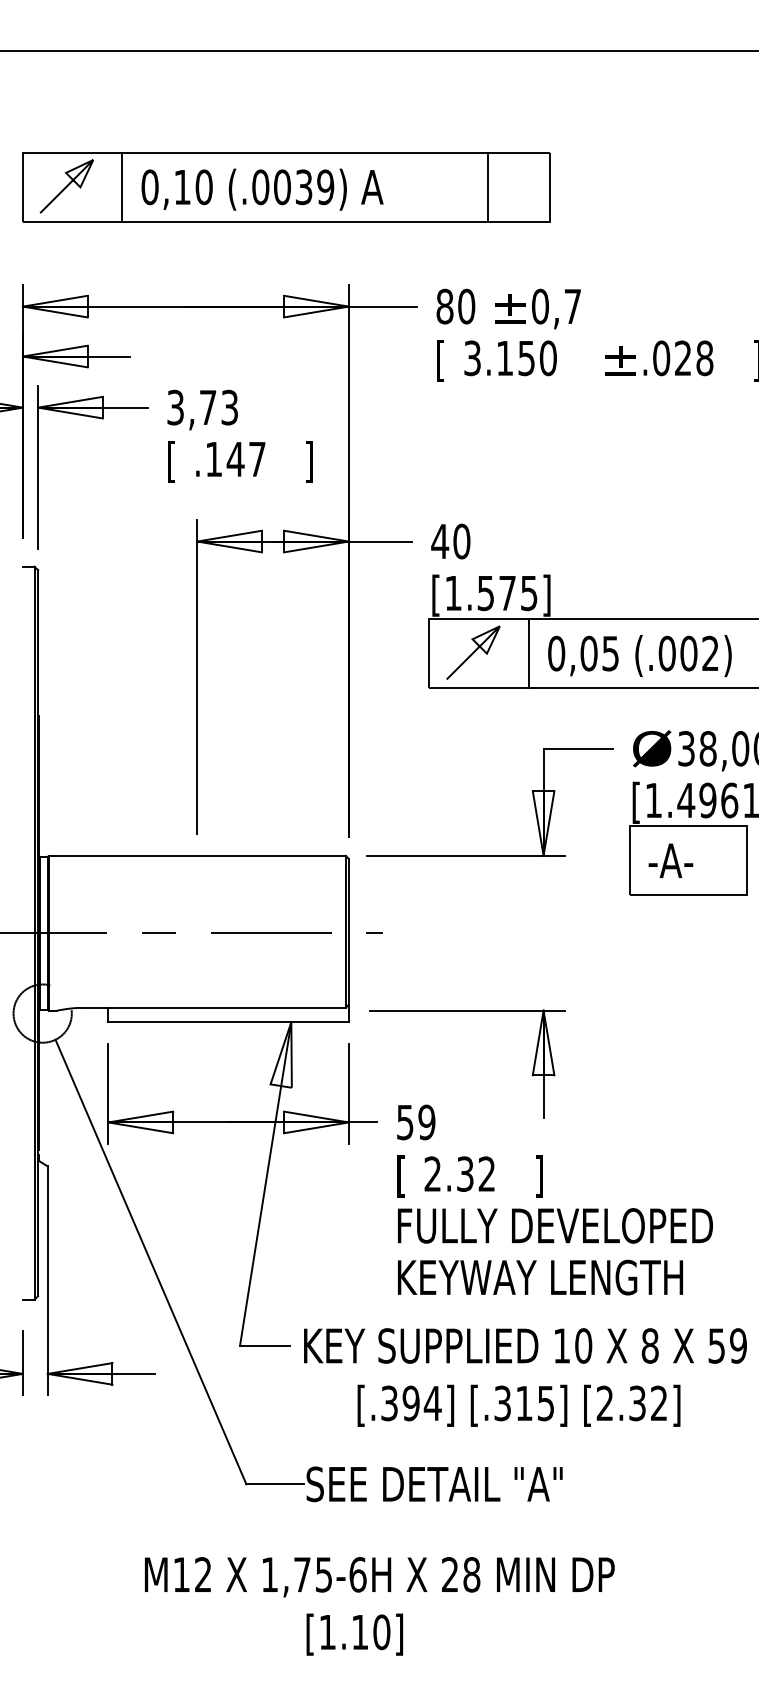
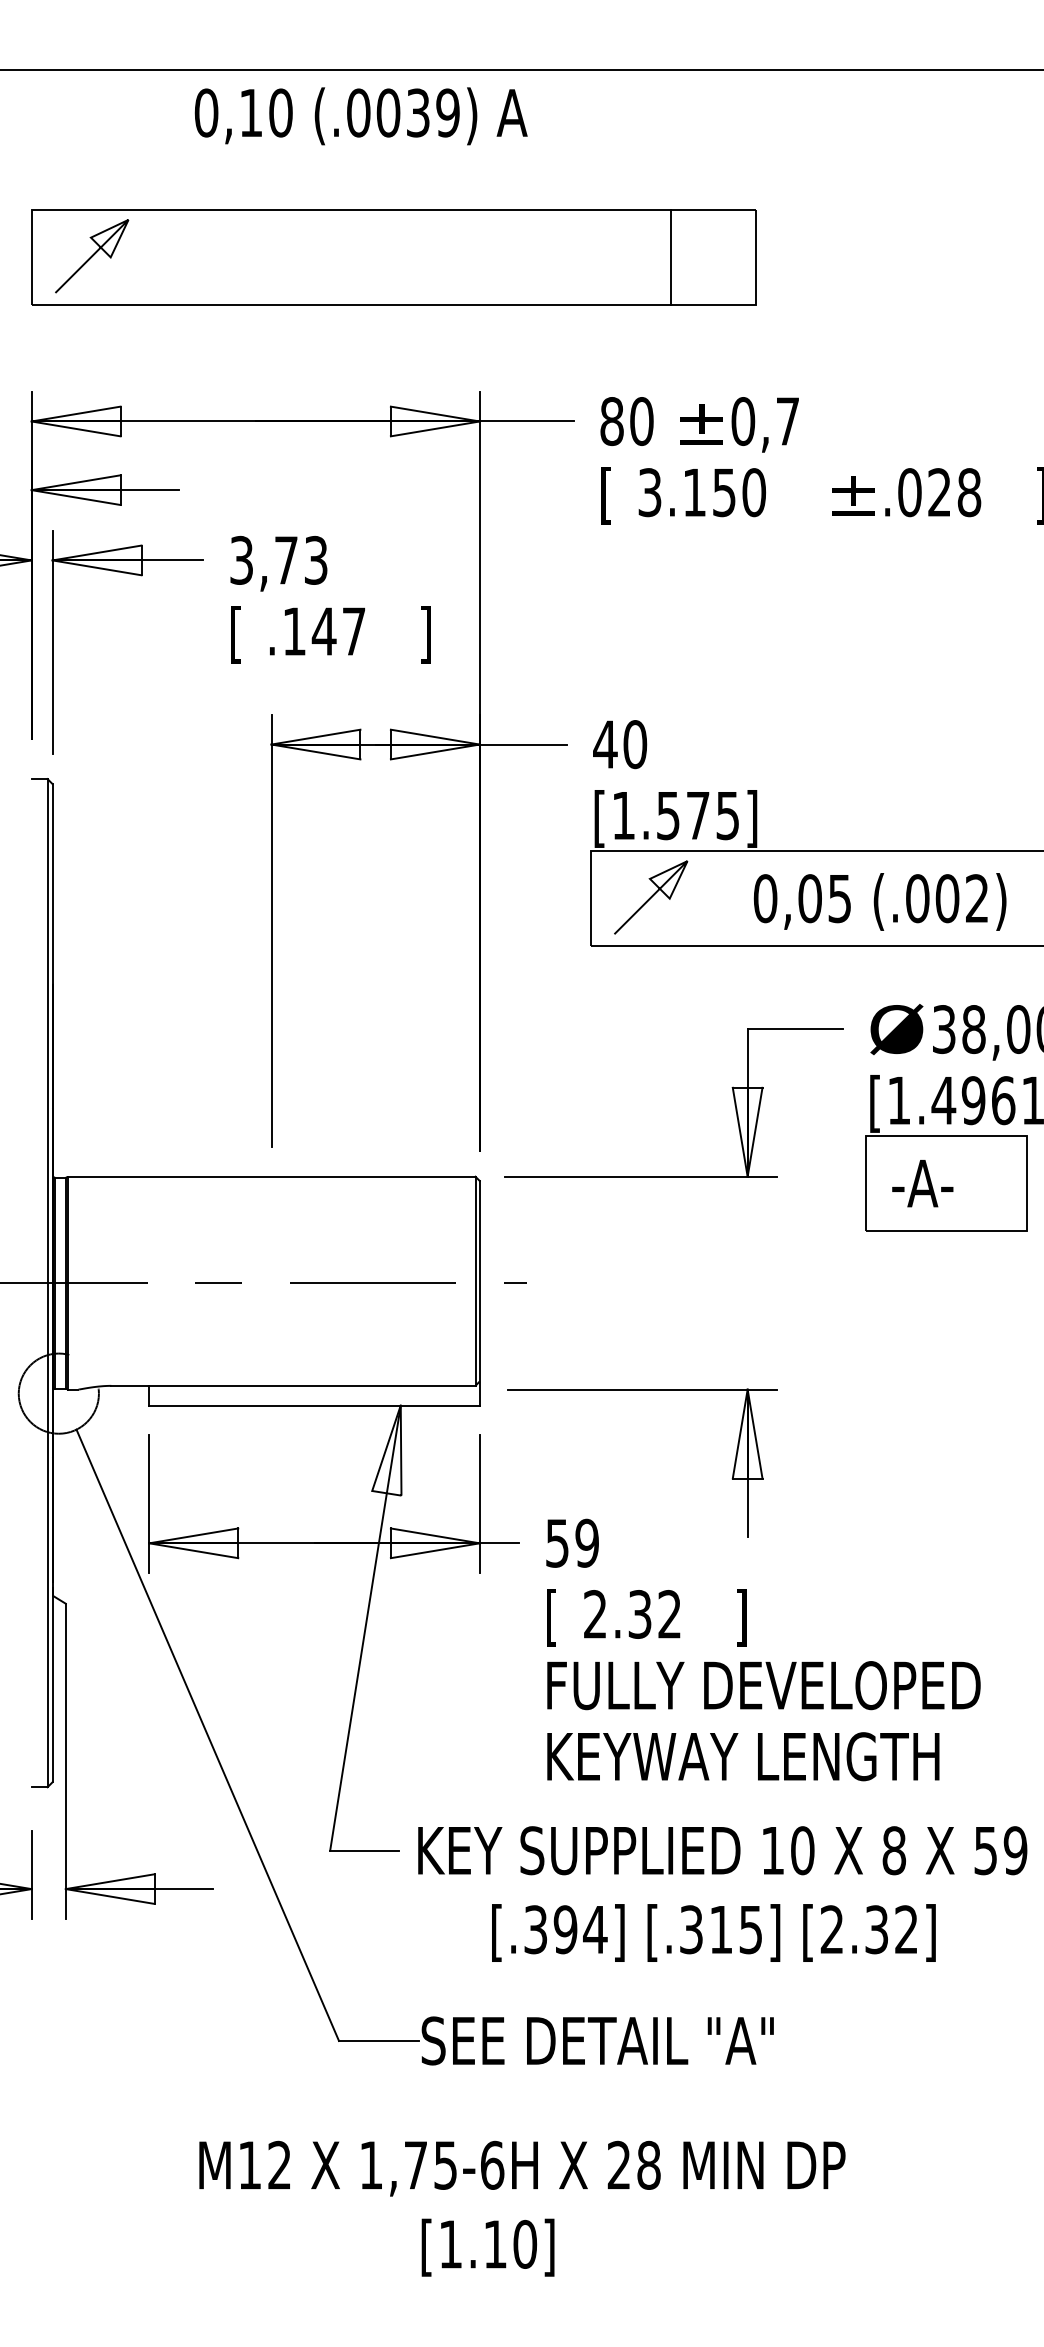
line: (122, 186) -> (168, 256), removed
text: (262, 189) -> (361, 116), moved
line: (528, 653) -> (726, 898), removed

